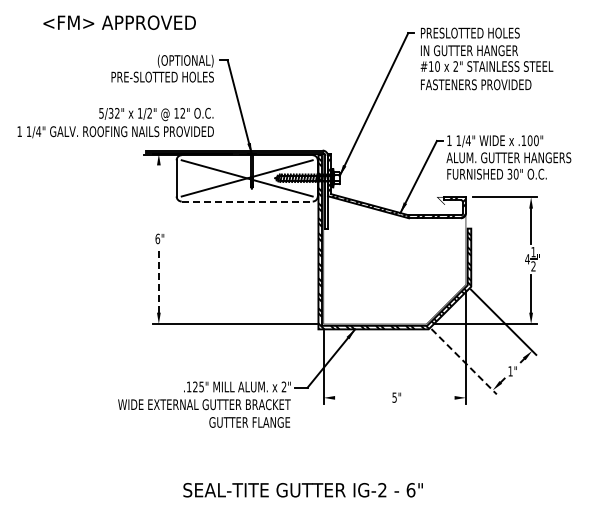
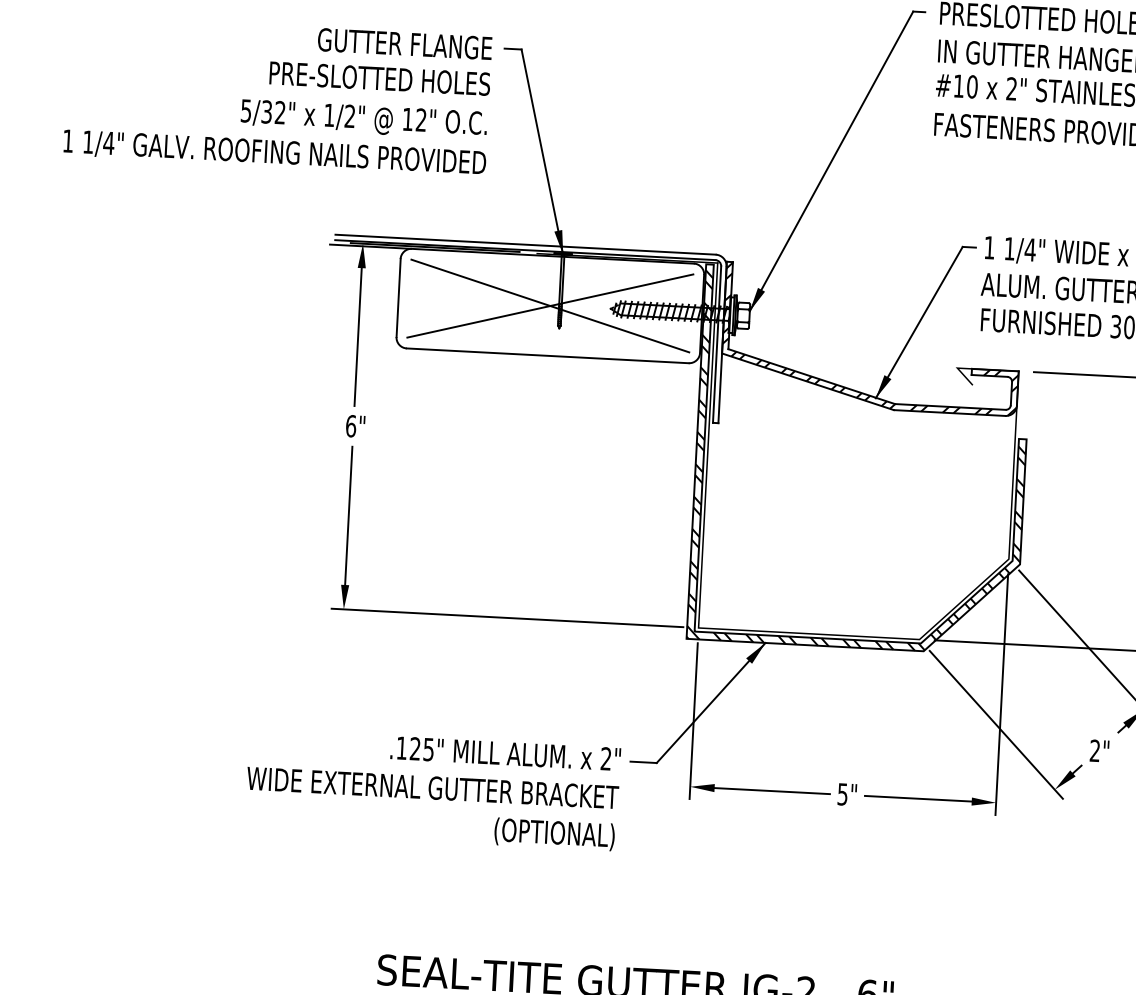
text: (173, 60) -> (405, 44), (OPTIONAL) -> GUTTER FLANGE
text: (115, 123) -> (275, 134), moved
line: (158, 197) -> (357, 337), added
line: (247, 201) -> (548, 355), dashed -> solid
line: (158, 280) -> (347, 515), dashed -> solid
line: (464, 362) -> (997, 726), dashed -> solid
text: (510, 371) -> (1094, 751), 1" -> 2"
line: (361, 397) -> (771, 790), added
line: (429, 397) -> (917, 797), added
text: (249, 422) -> (527, 831), GUTTER FLANGE -> (OPTIONAL)

